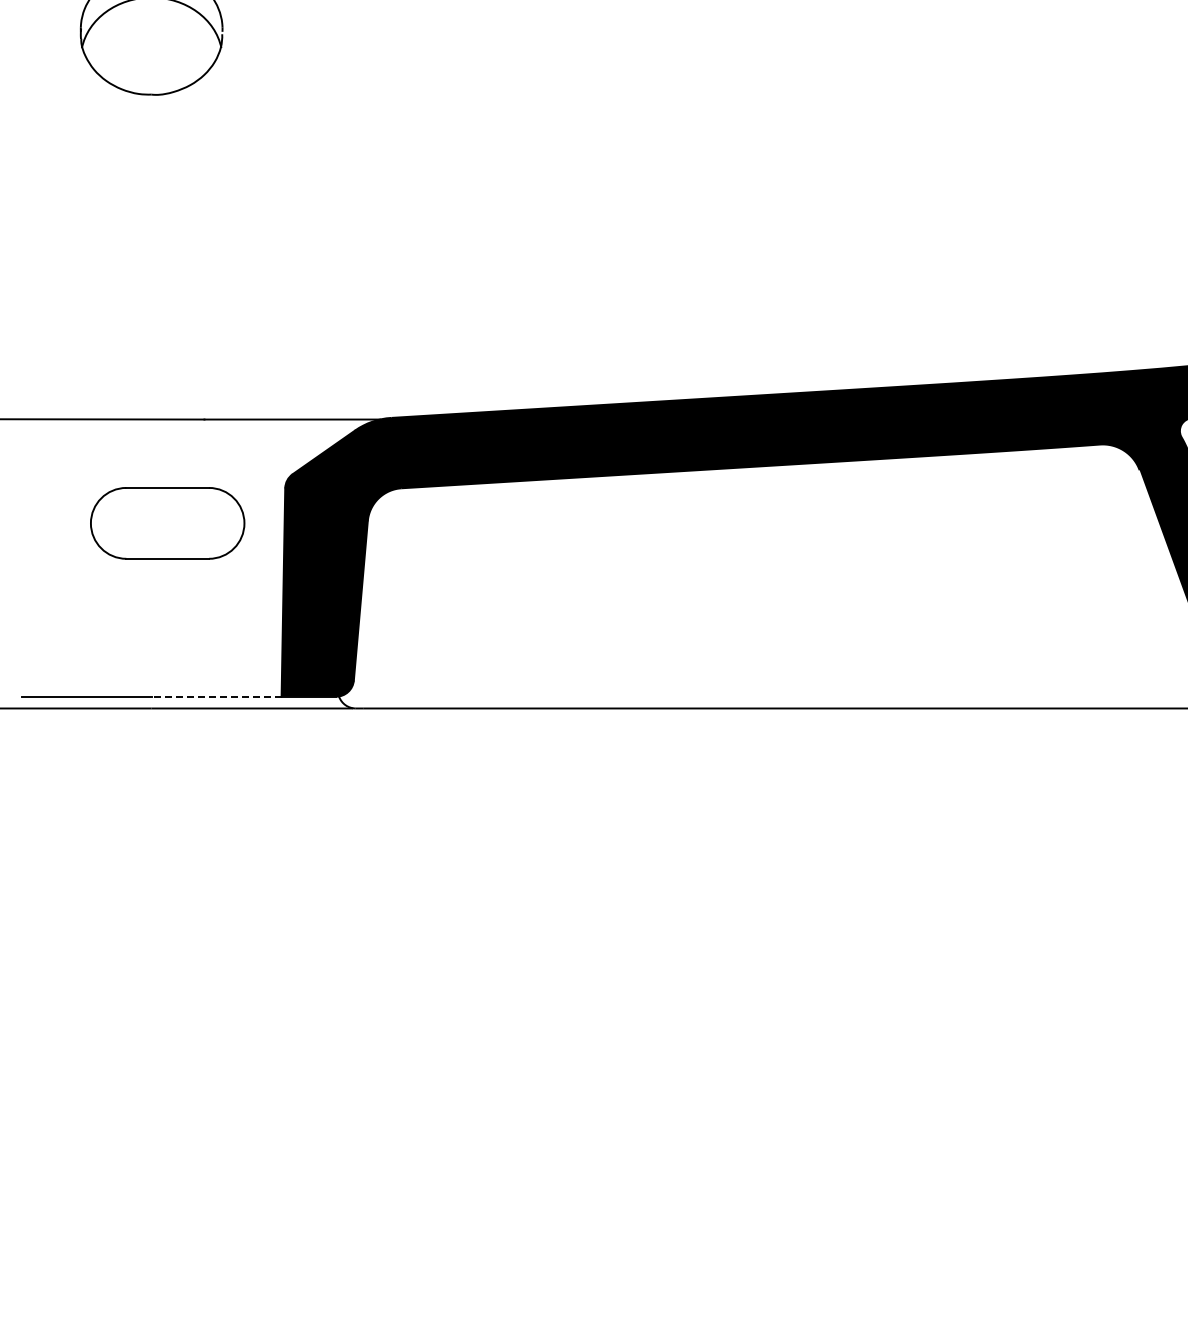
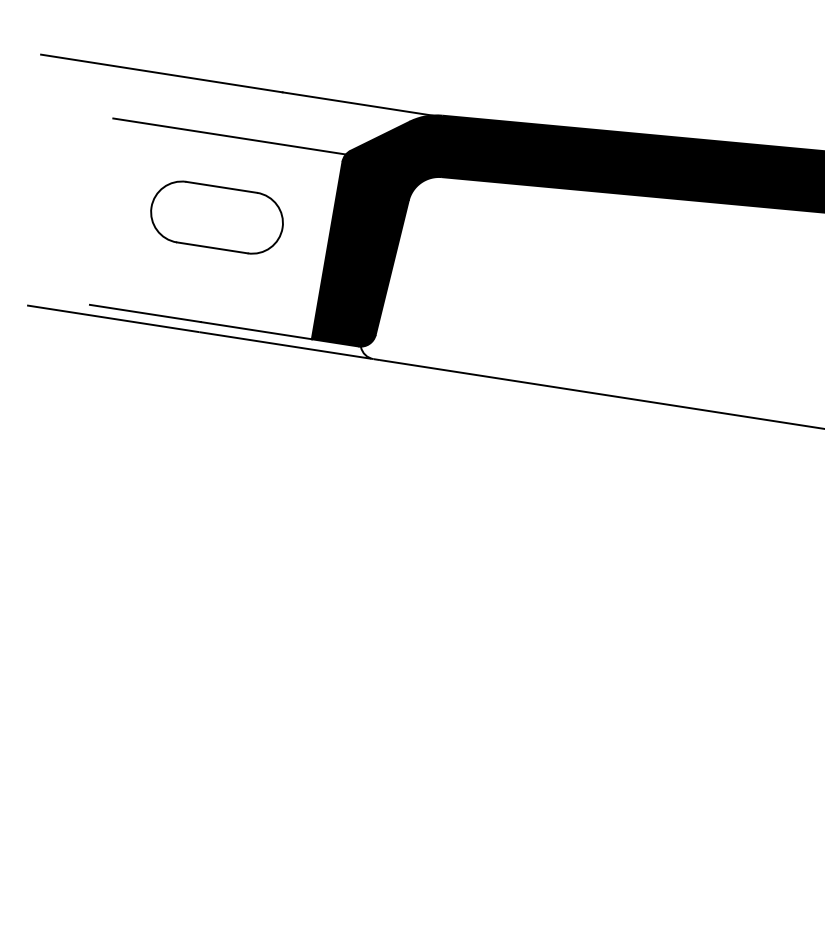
line: (151, 479) -> (229, 136), added
part: (167, 523) -> (216, 217), moved
line: (216, 696) -> (256, 330), dashed -> solid

